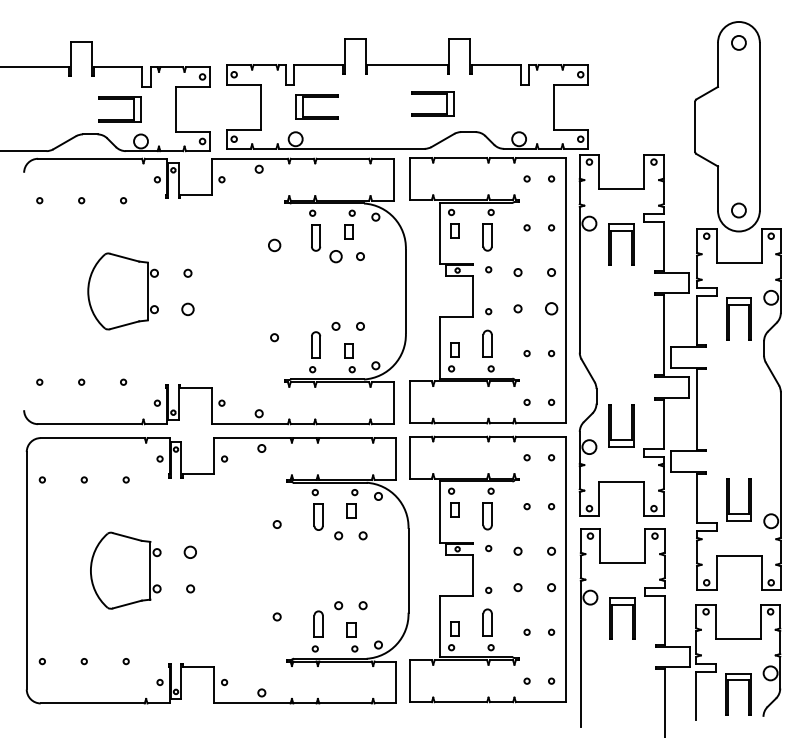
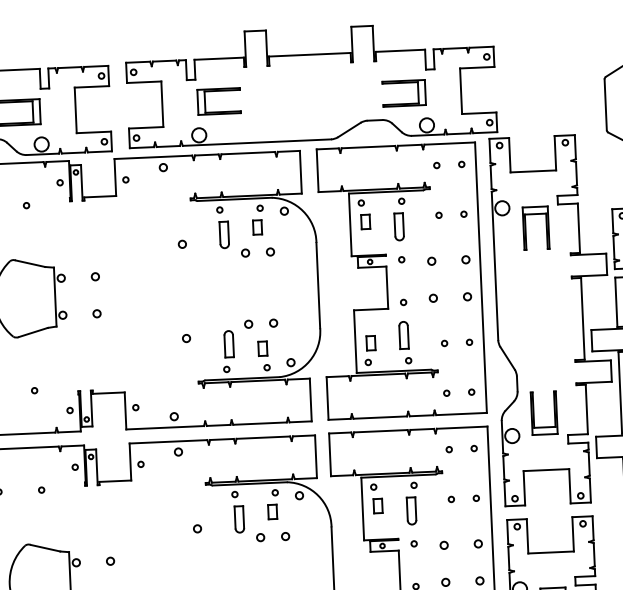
part: (432, 94) -> (403, 83), moved
circle: (274, 244) -> (182, 243), size x0.62
circle: (335, 256) -> (245, 253), size x0.62
circle: (551, 308) -> (467, 296), size x0.62
circle: (187, 309) -> (96, 313), size x0.62
circle: (190, 552) -> (110, 561), size x0.62

